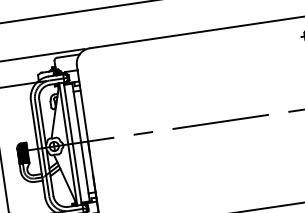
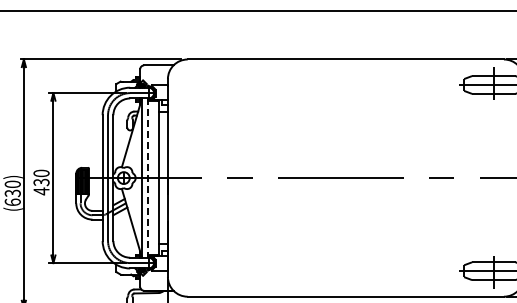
line: (72, 144) -> (147, 178), solid -> dashed

